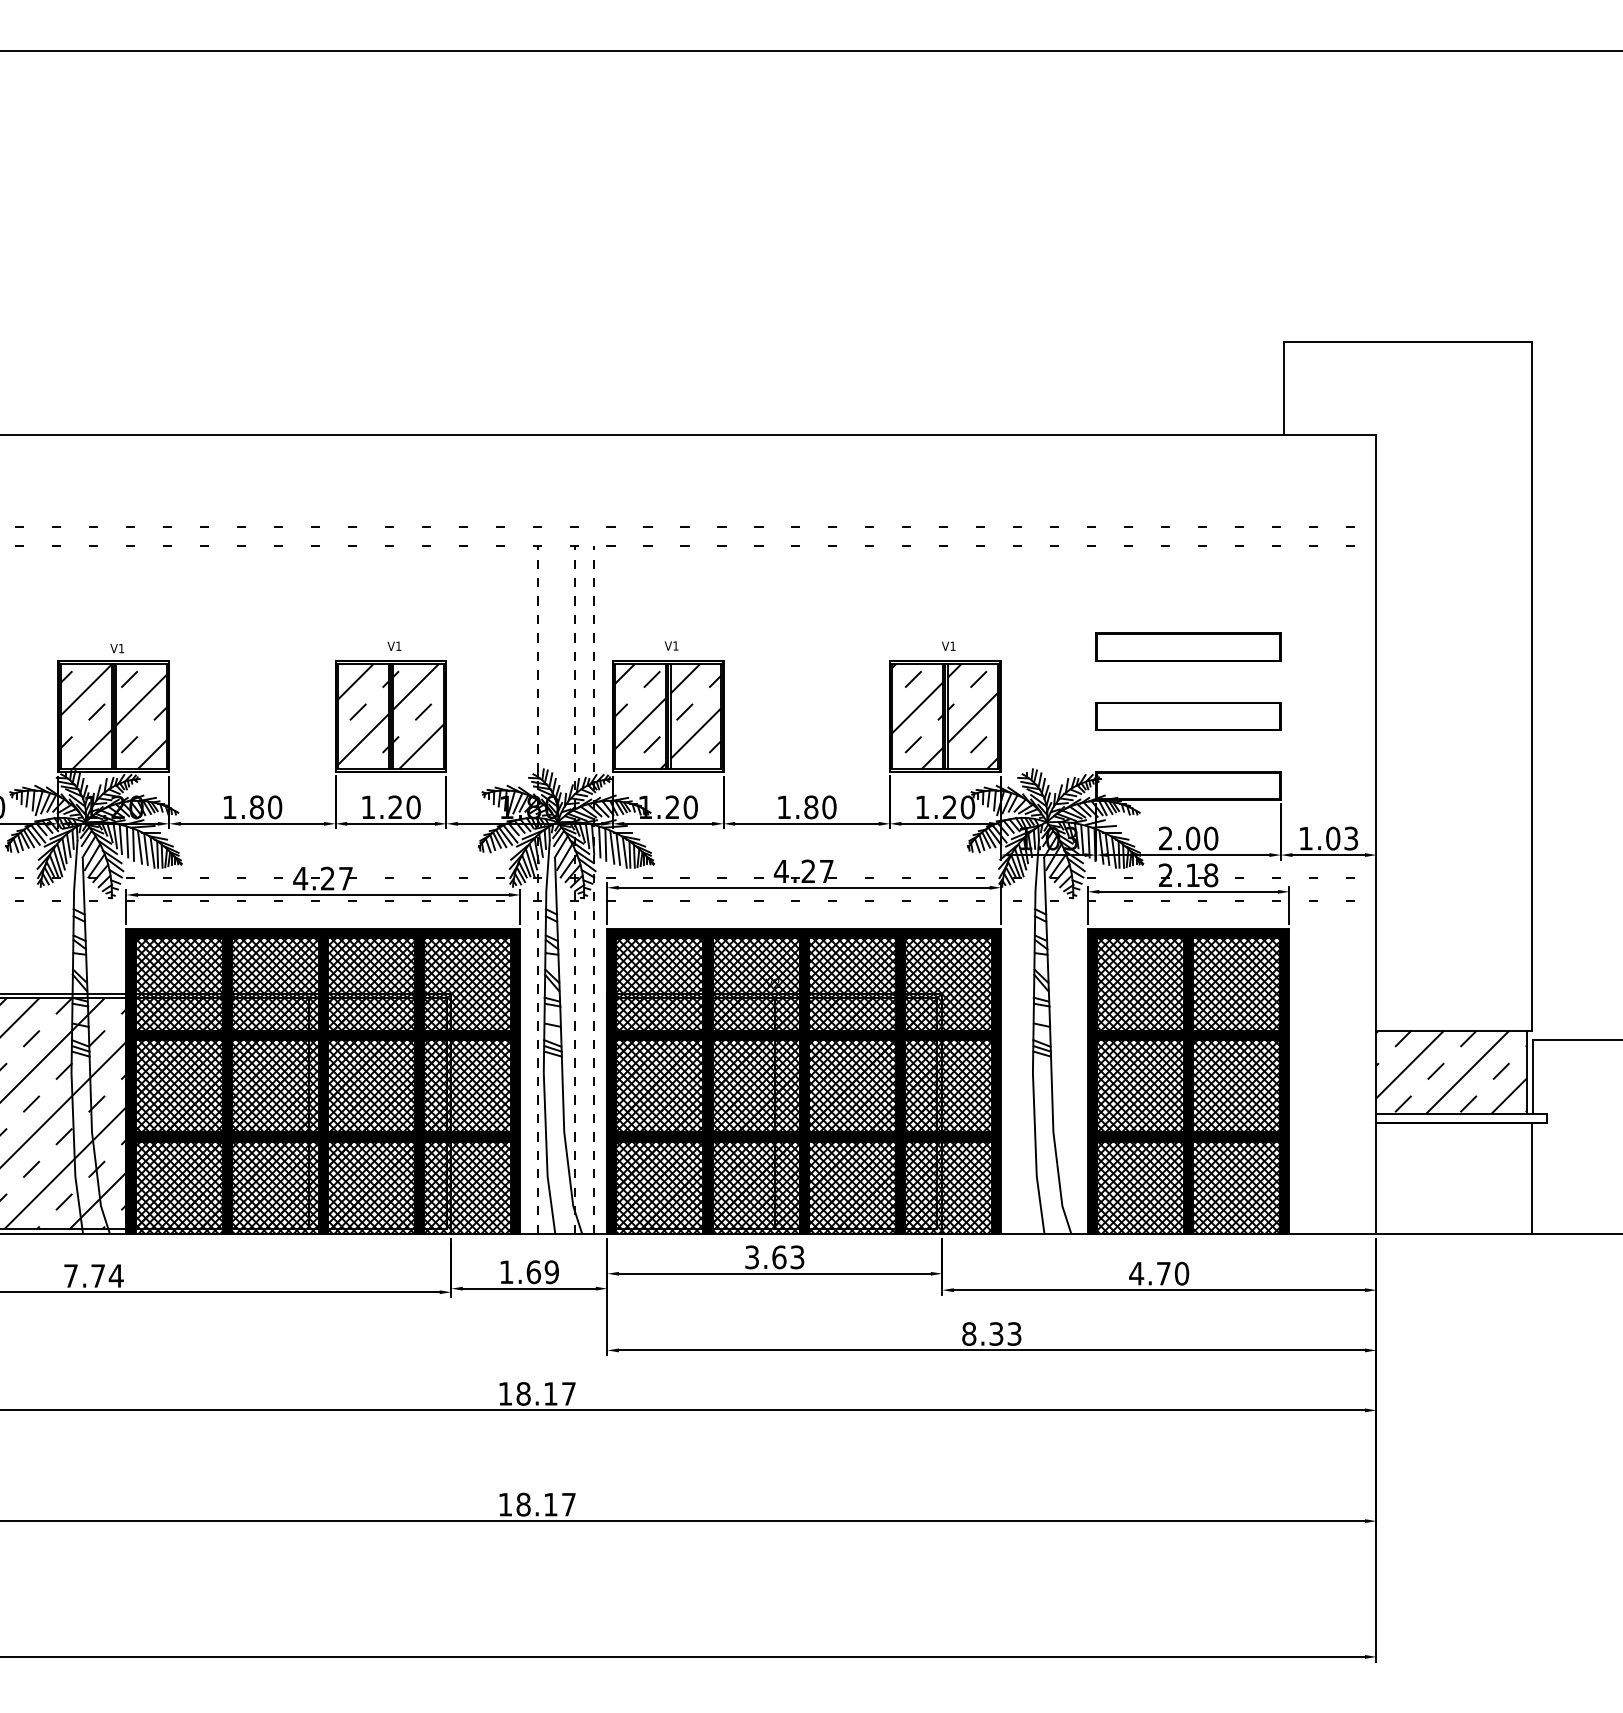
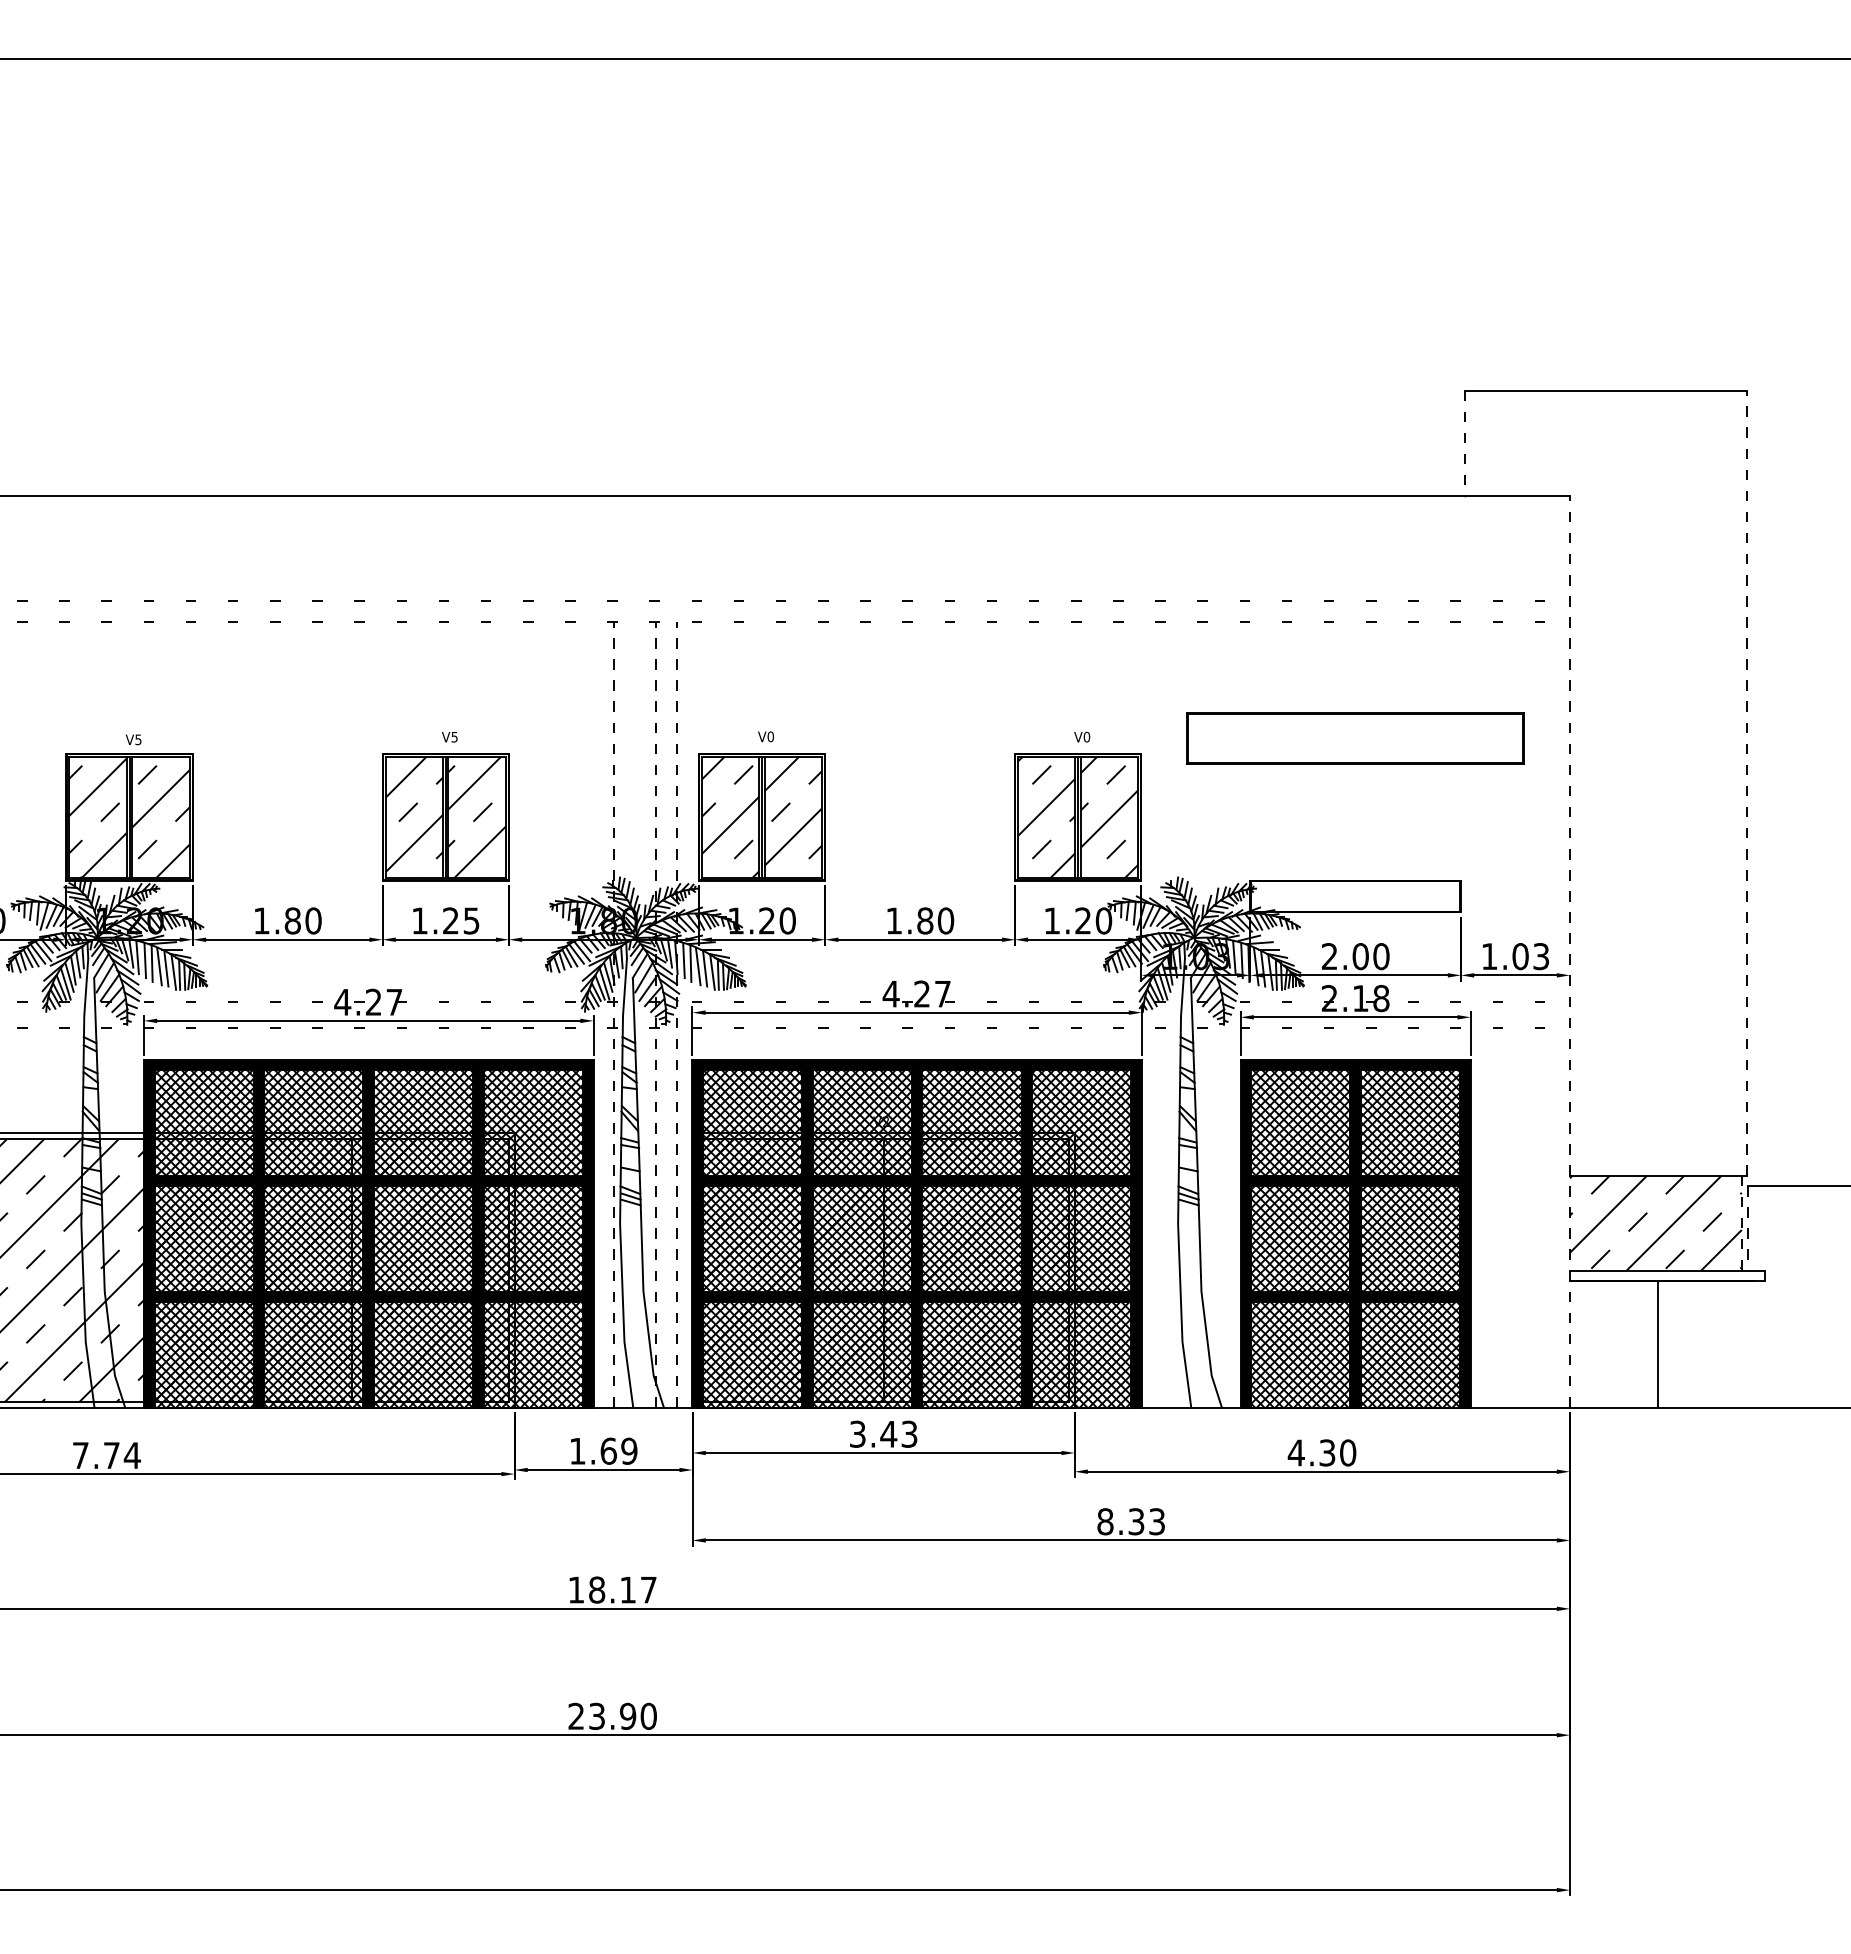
line: (1283, 388) -> (1464, 443), solid -> dashed
text: (675, 645) -> (770, 736), V1 -> V0
text: (952, 645) -> (1086, 736), V1 -> V0
text: (398, 646) -> (454, 737), V1 -> V5
part: (1188, 647) -> (1355, 738), size x1.6
text: (121, 648) -> (138, 739), V1 -> V5
line: (1532, 686) -> (1747, 783), solid -> dashed
part: (1188, 716) -> (1355, 817), removed
text: (413, 806) -> (471, 920), 1.20 -> 1.25
line: (1376, 834) -> (1570, 951), solid -> dashed
line: (1526, 1072) -> (1741, 1223), solid -> dashed
line: (1532, 1076) -> (1748, 1228), solid -> dashed
line: (1532, 1178) -> (1658, 1344), moved
text: (779, 1256) -> (888, 1433), 3.63 -> 3.43
text: (1163, 1273) -> (1327, 1452), 4.70 -> 4.30
text: (537, 1504) -> (612, 1716), 18.17 -> 23.90

